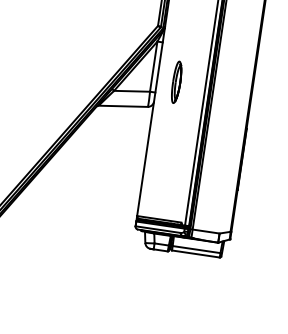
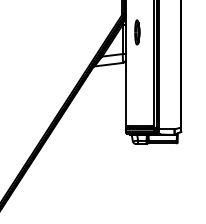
part: (177, 82) -> (137, 32), moved

